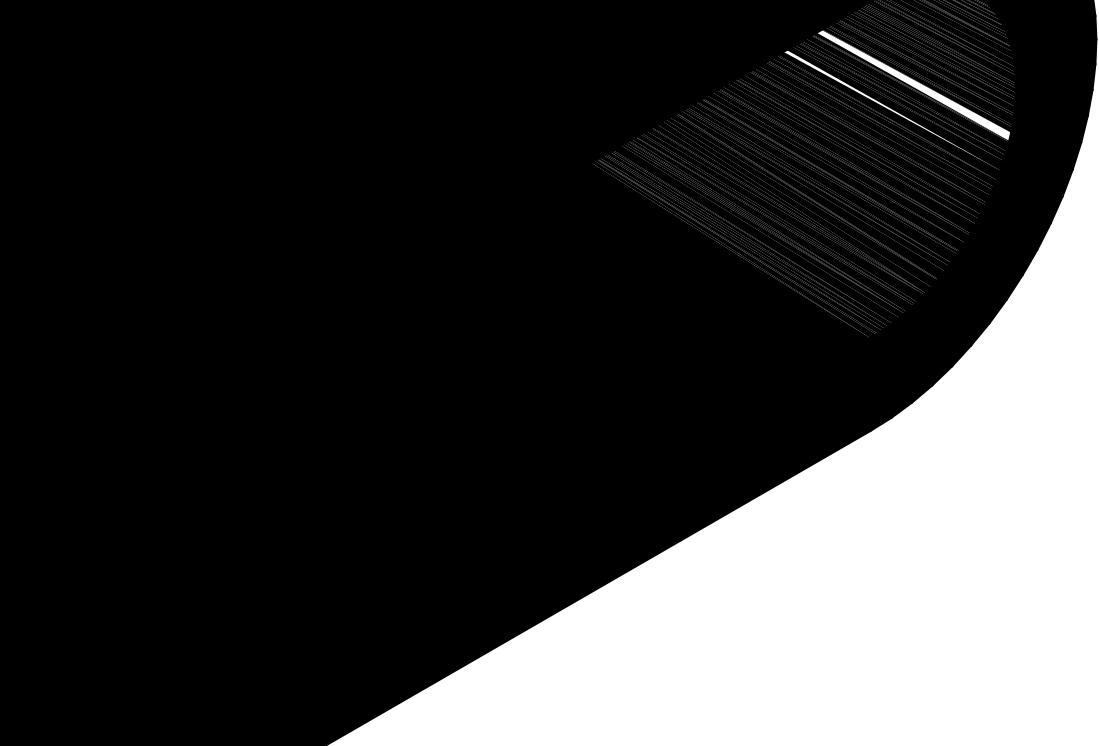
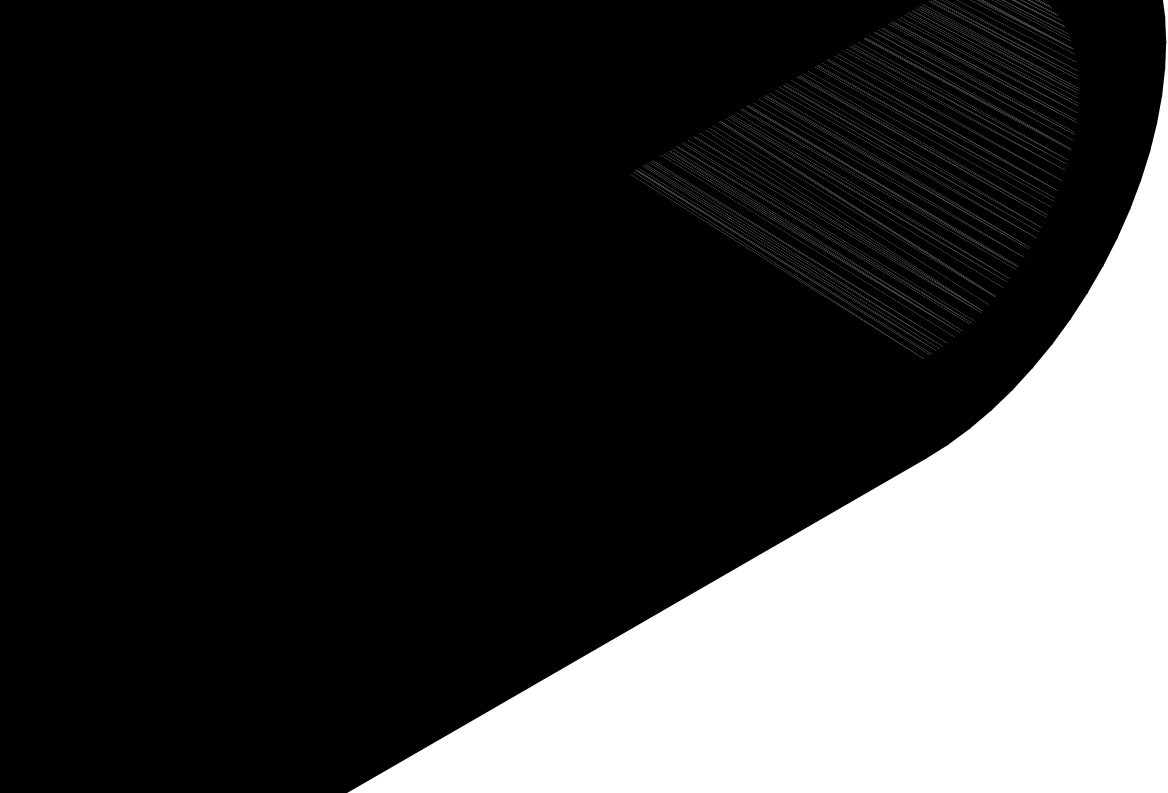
fill: (914, 85) -> (971, 90), added
fill: (891, 110) -> (947, 117), added

